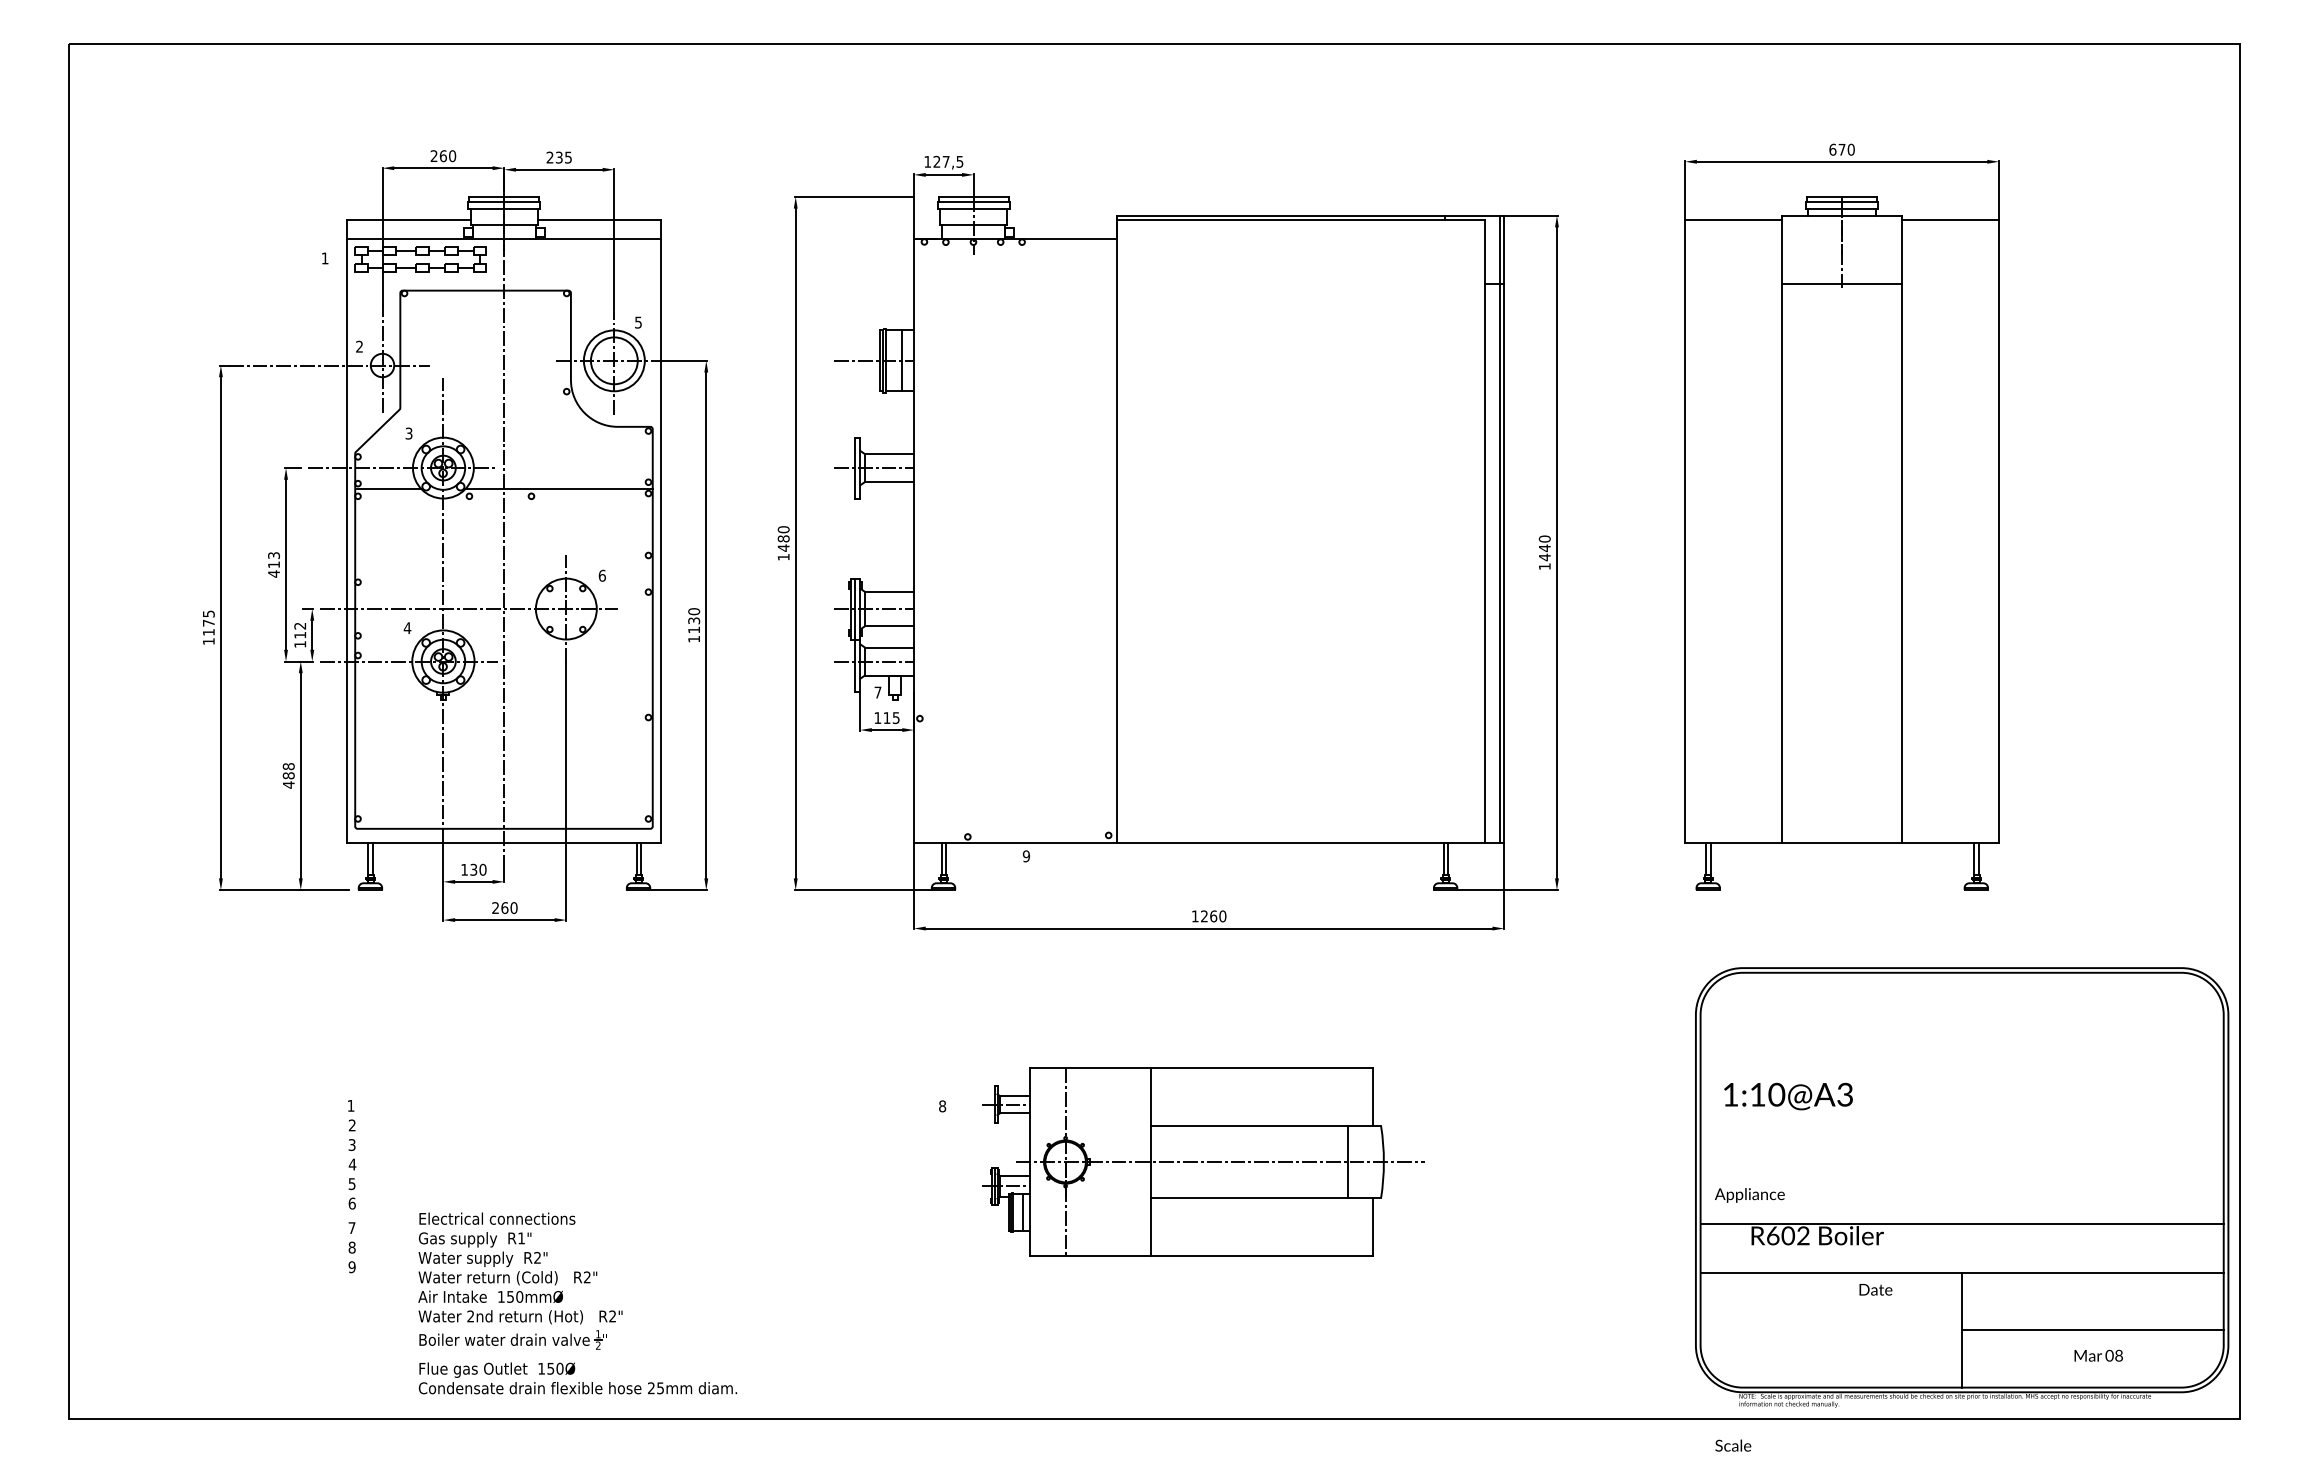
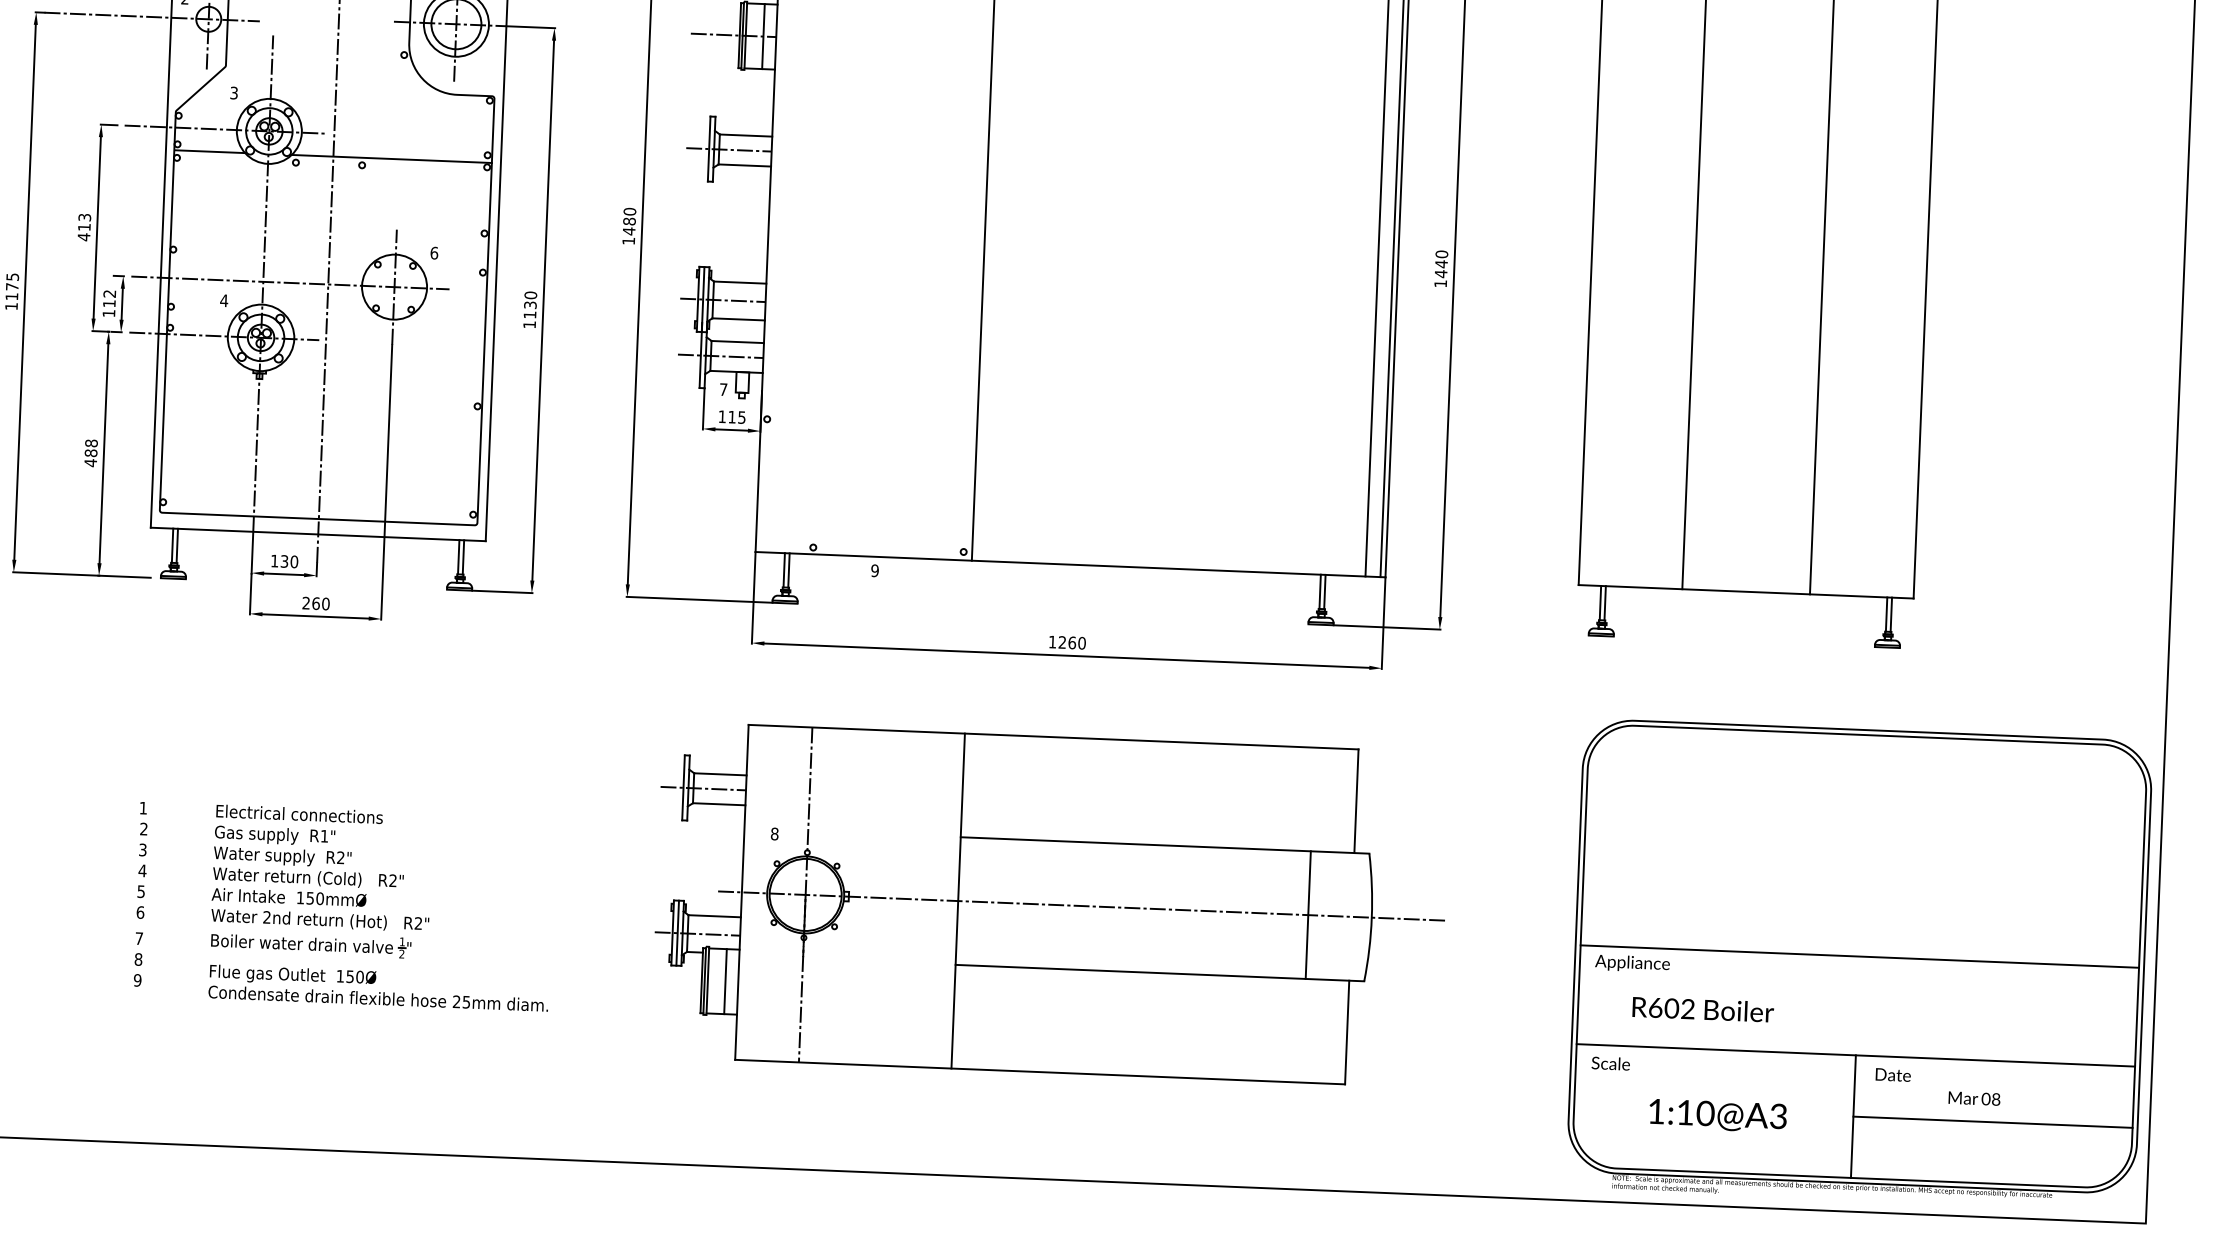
text: (1788, 1096) -> (1718, 1115), moved
part: (1203, 1161) -> (1050, 904), size x1.67
line: (1961, 1224) -> (1859, 956), moved
text: (1875, 1289) -> (1892, 1074), moved
part: (580, 1310) -> (384, 915), moved
text: (2098, 1355) -> (1974, 1098), moved
text: (1733, 1445) -> (1611, 1063), moved

